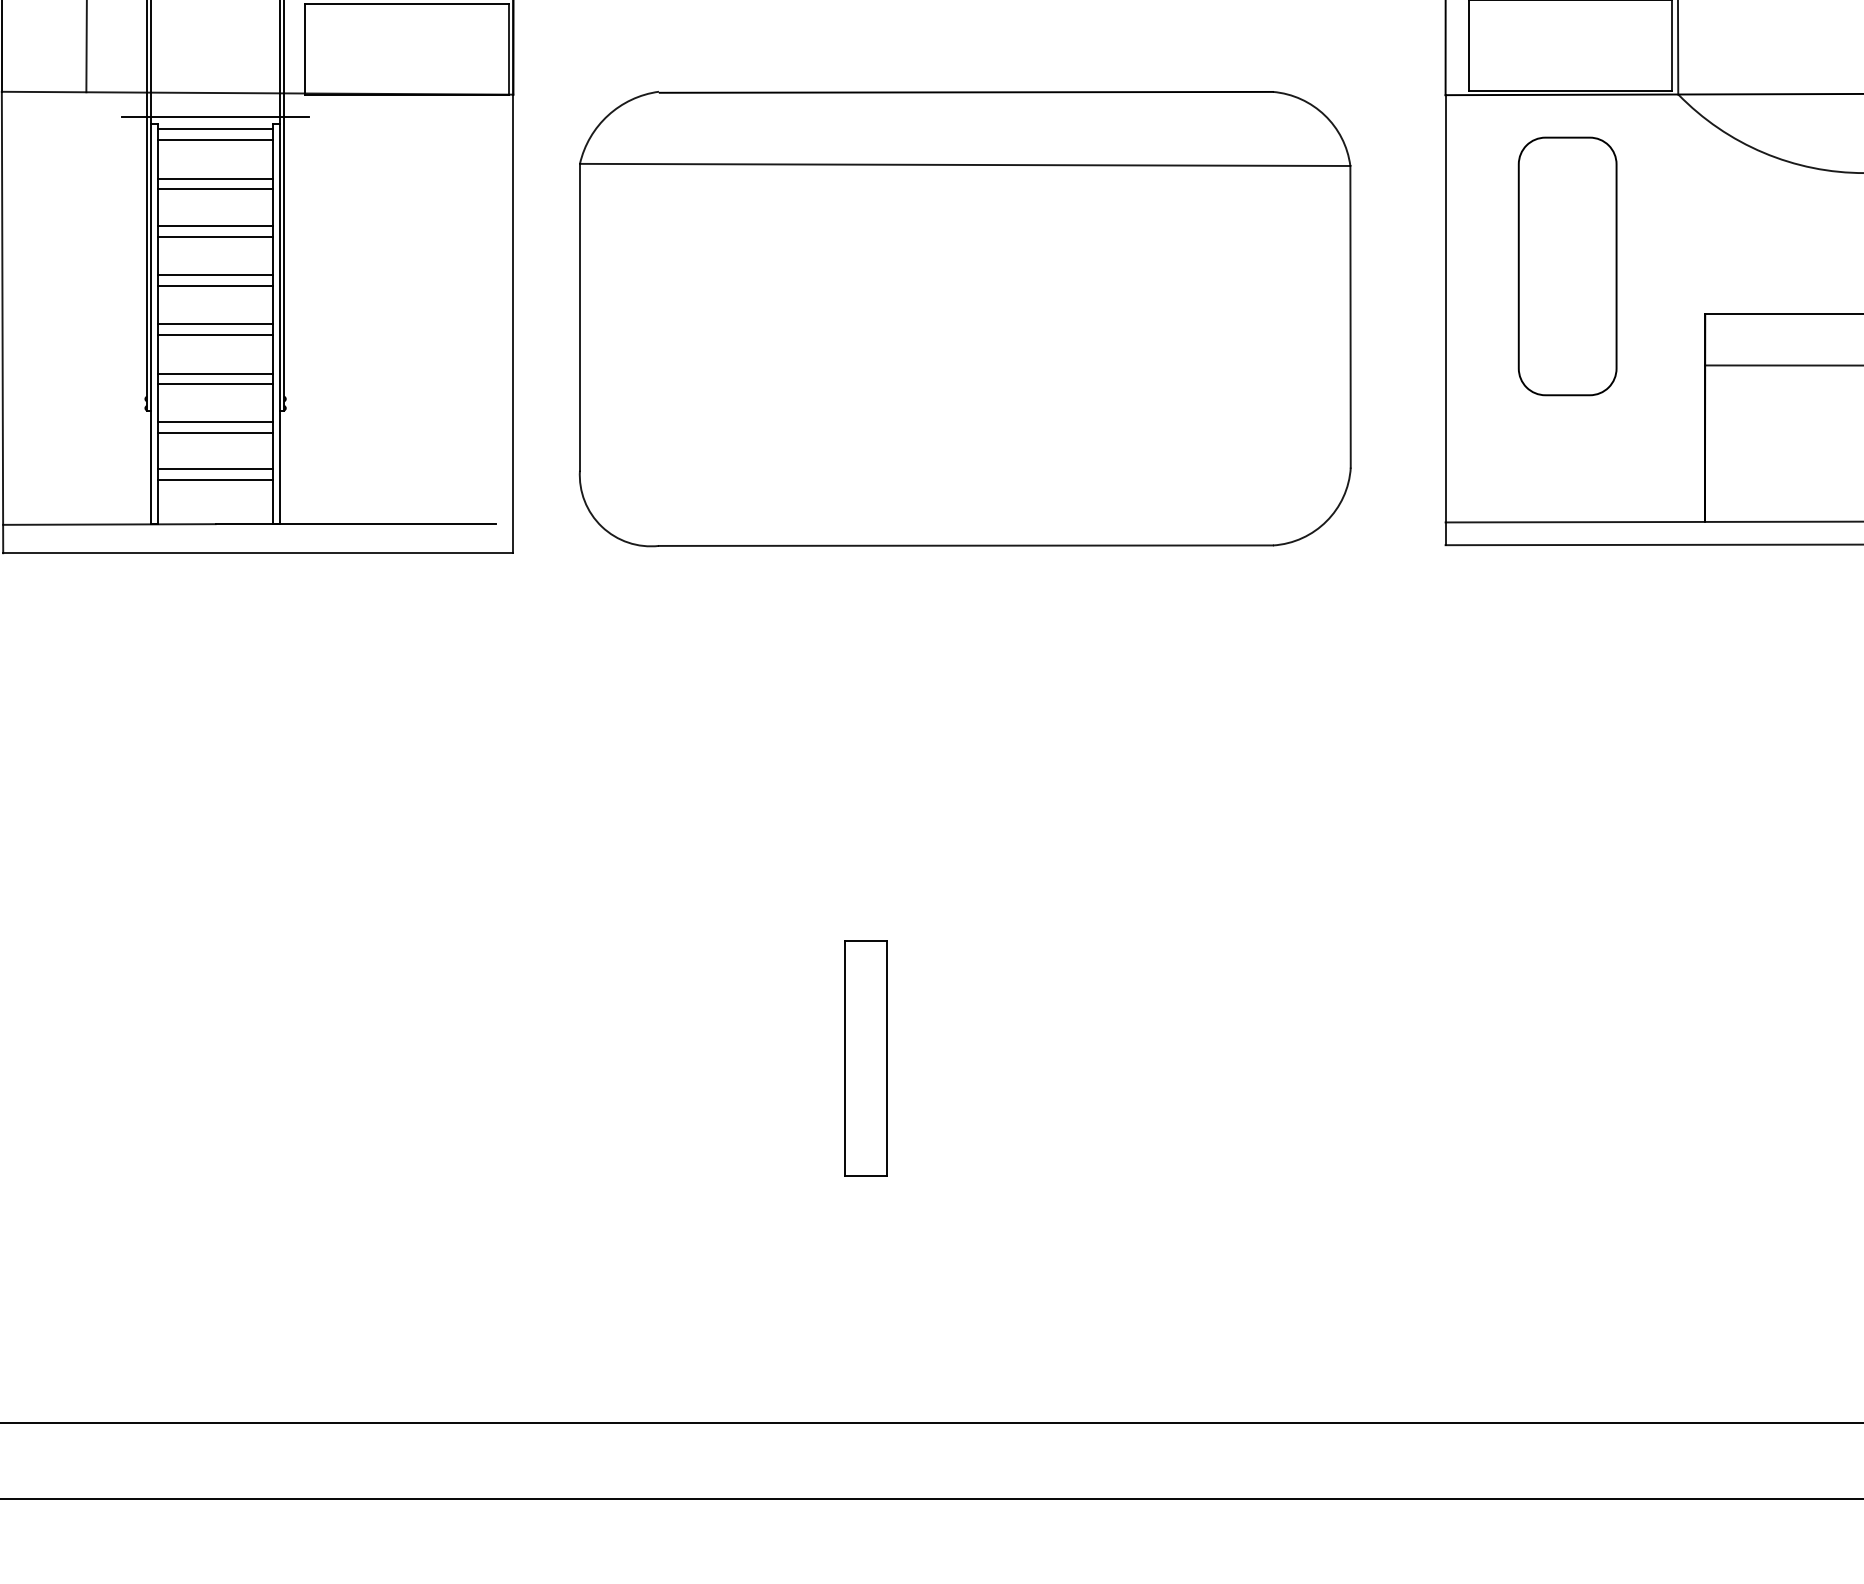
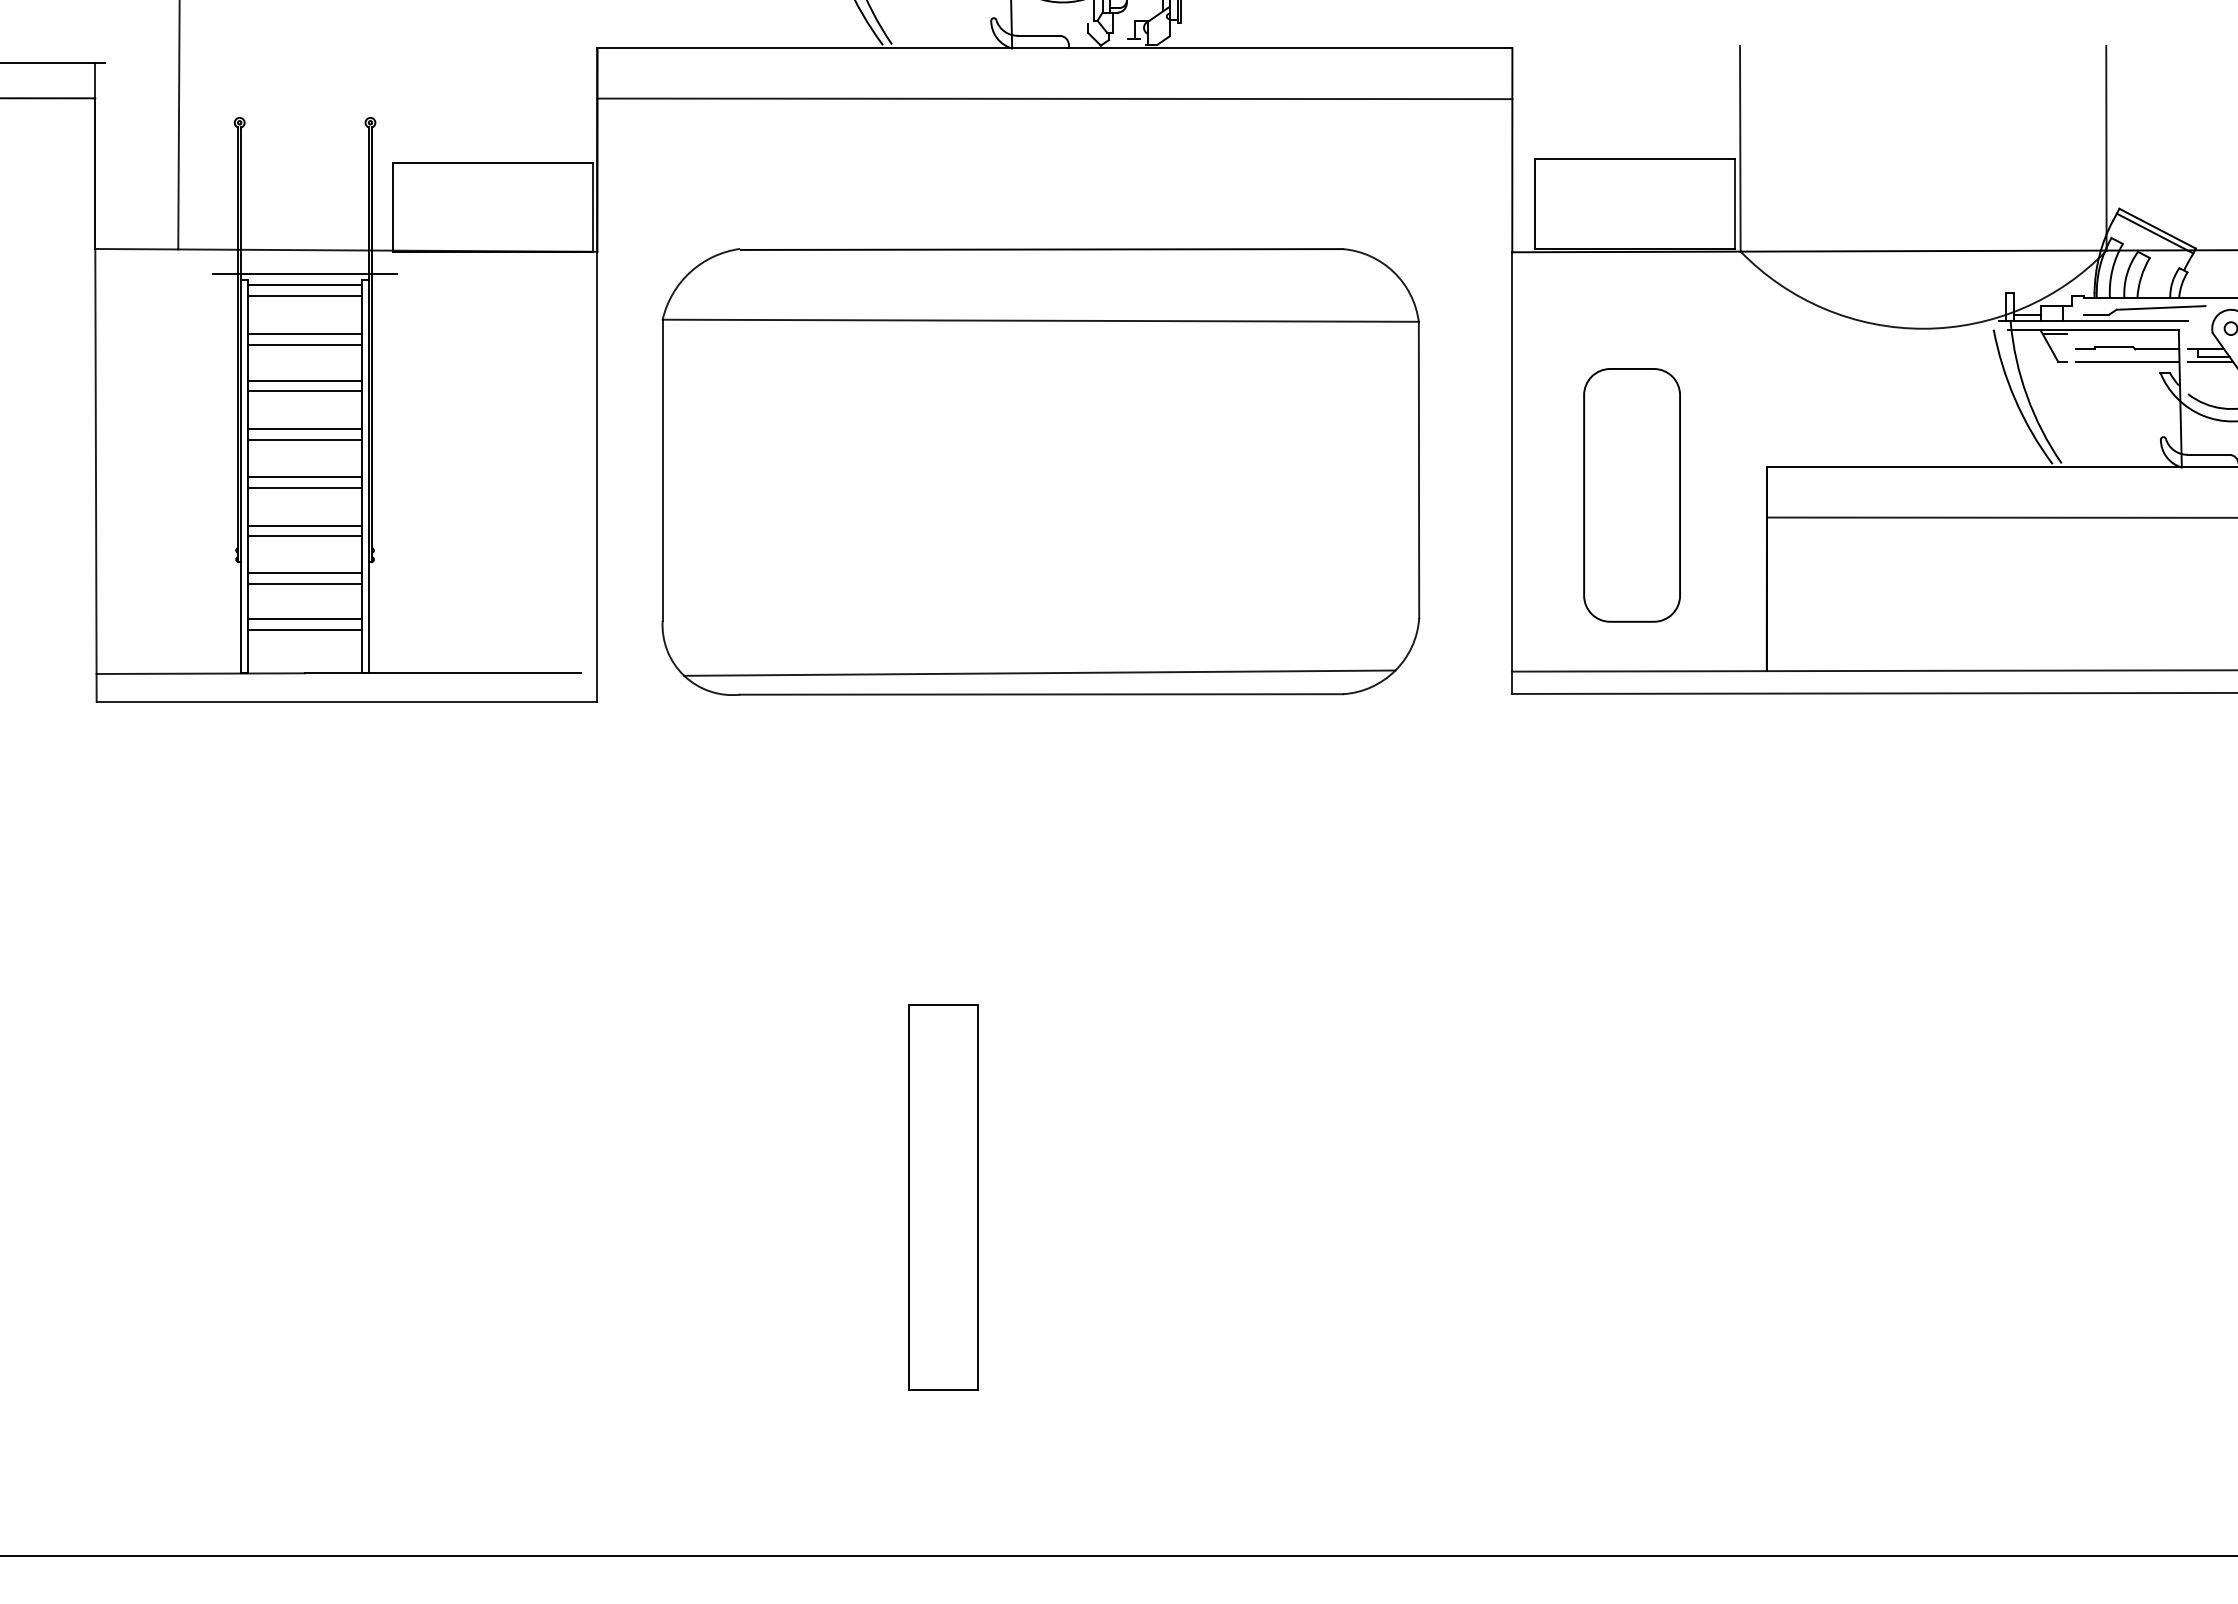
part: (1567, 266) -> (1631, 495), moved
line: (963, 523) -> (1039, 672), added
part: (866, 1058) -> (943, 1197), size x1.67

